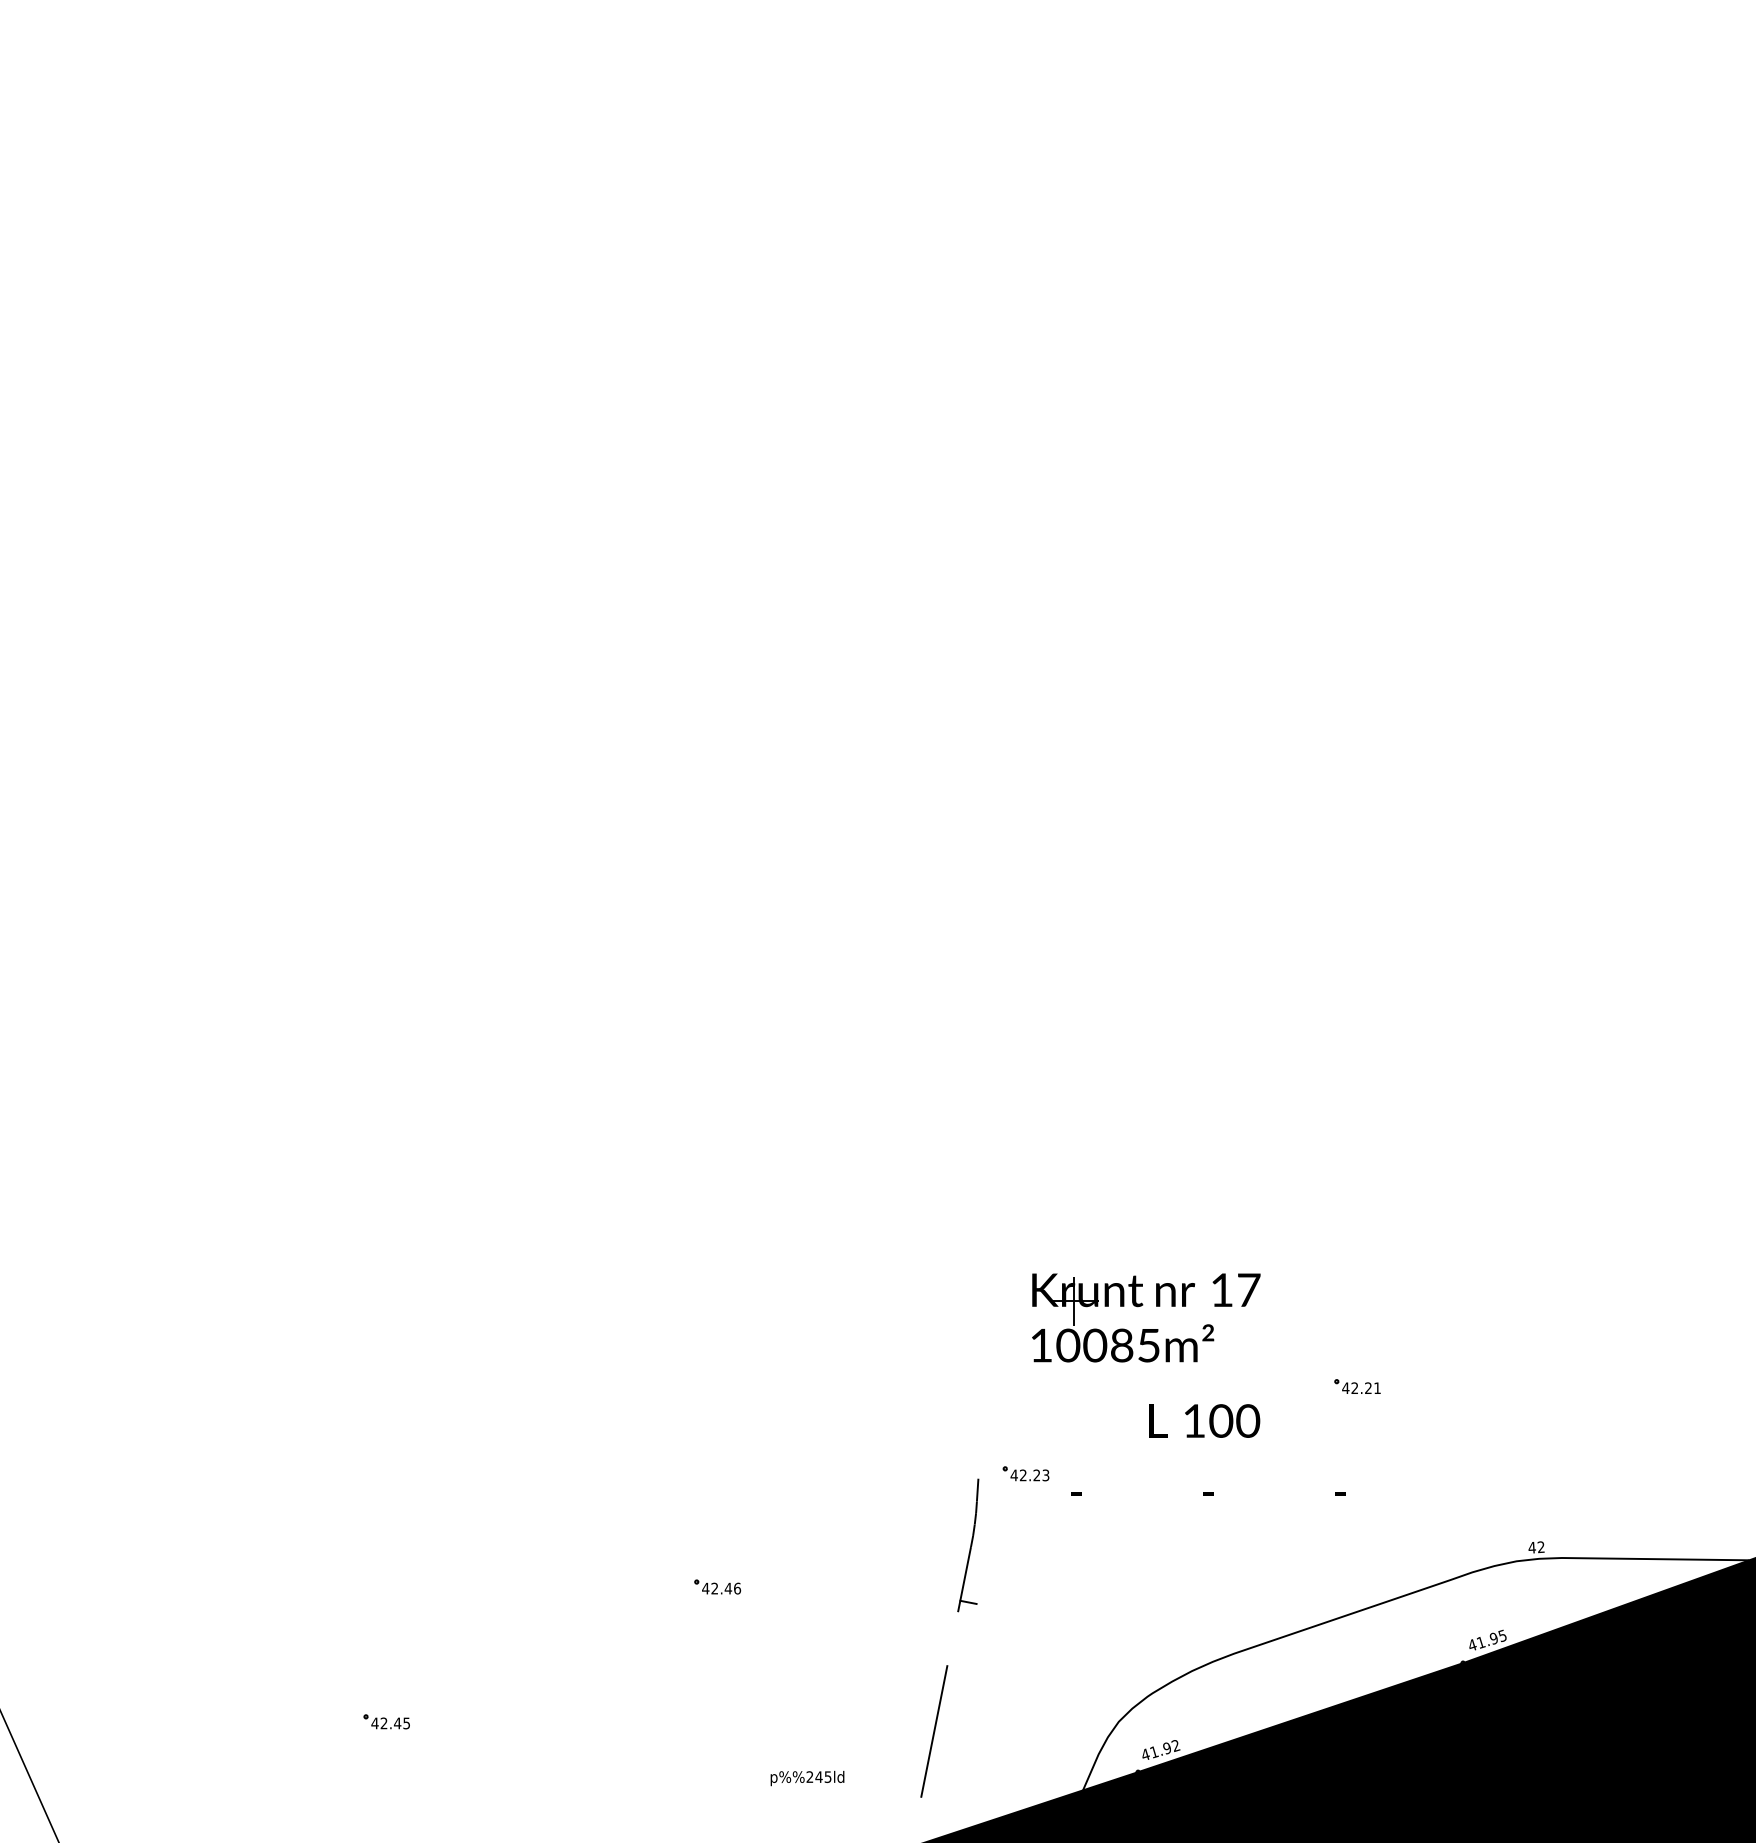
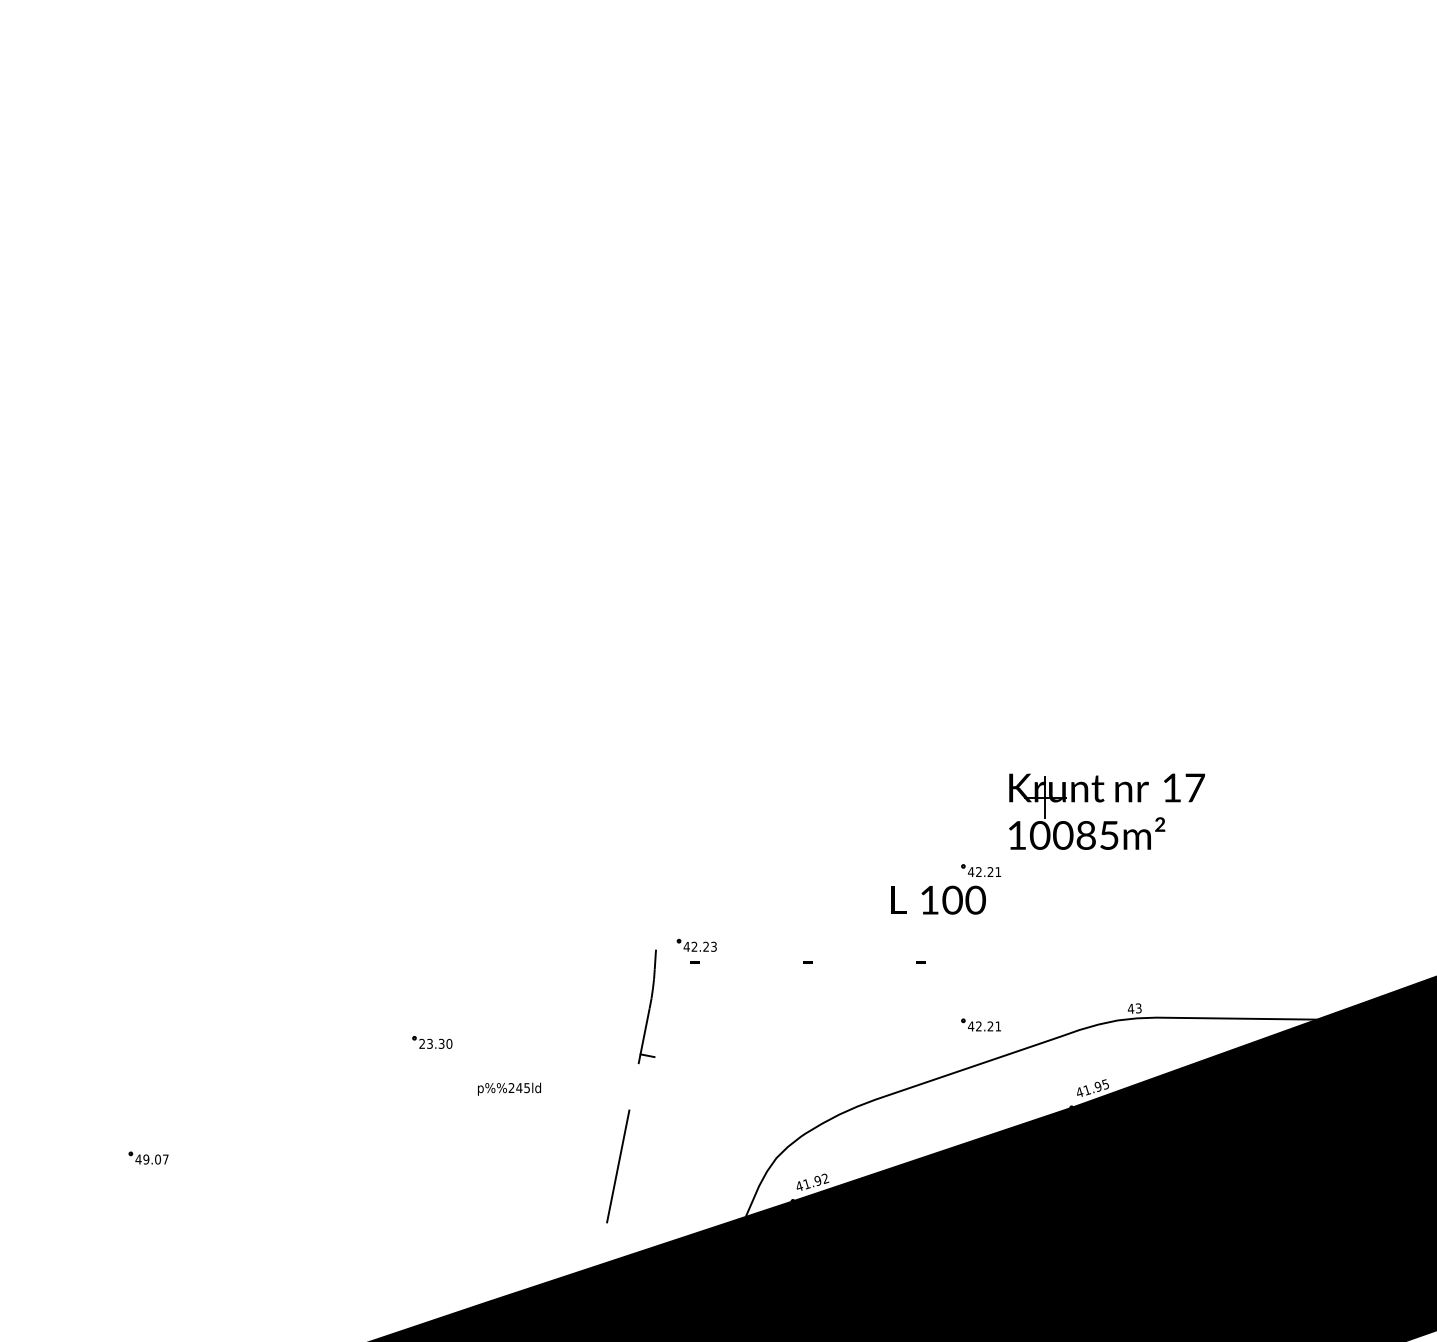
part: (1146, 1329) -> (1107, 821), moved
text: (1204, 1420) -> (938, 899), moved
text: (1208, 1493) -> (807, 962), moved
text: (1540, 1547) -> (1138, 1008), 42 -> 43
part: (1357, 1566) -> (981, 1024), added
text: (721, 1588) -> (435, 1043), 42.46 -> 23.30
text: (394, 1723) -> (155, 1159), 42.45 -> 49.07
text: (807, 1778) -> (509, 1089), moved

